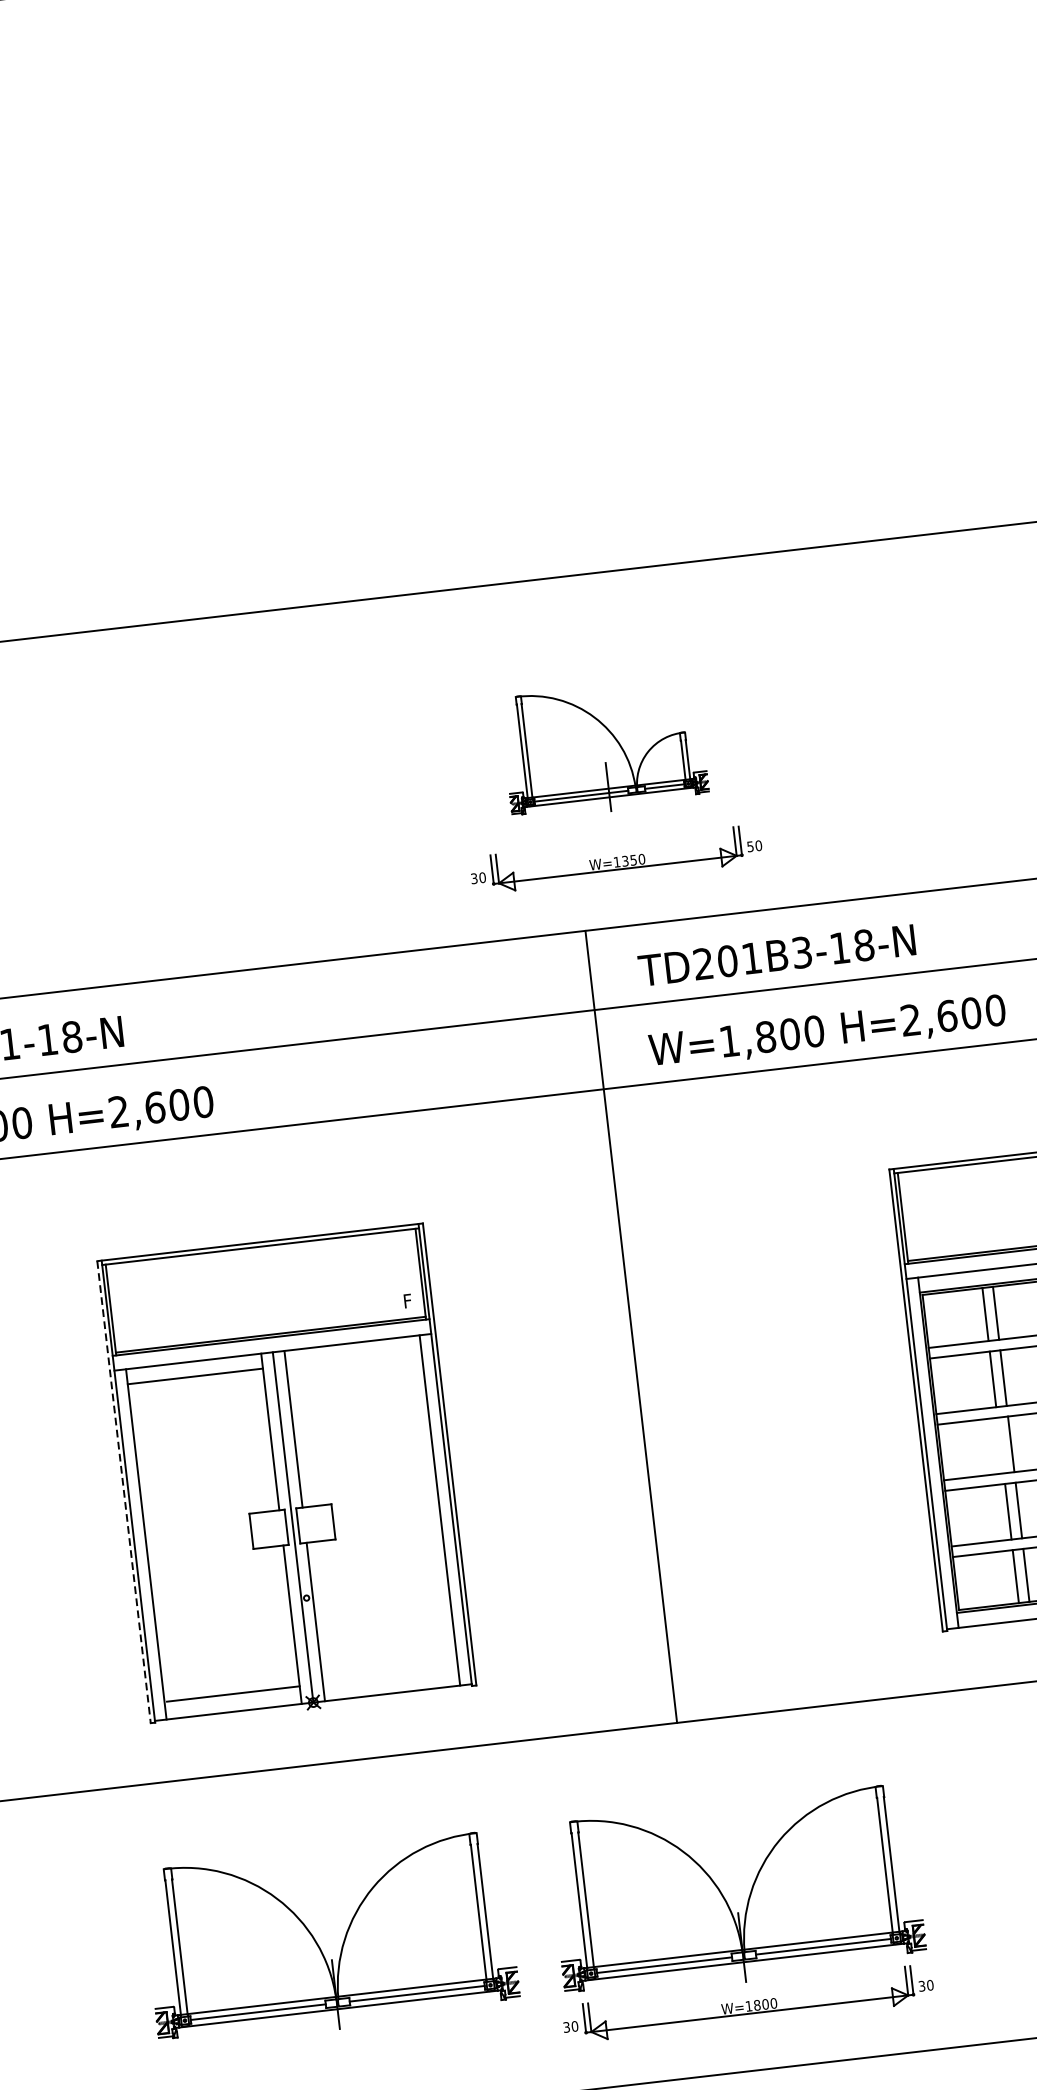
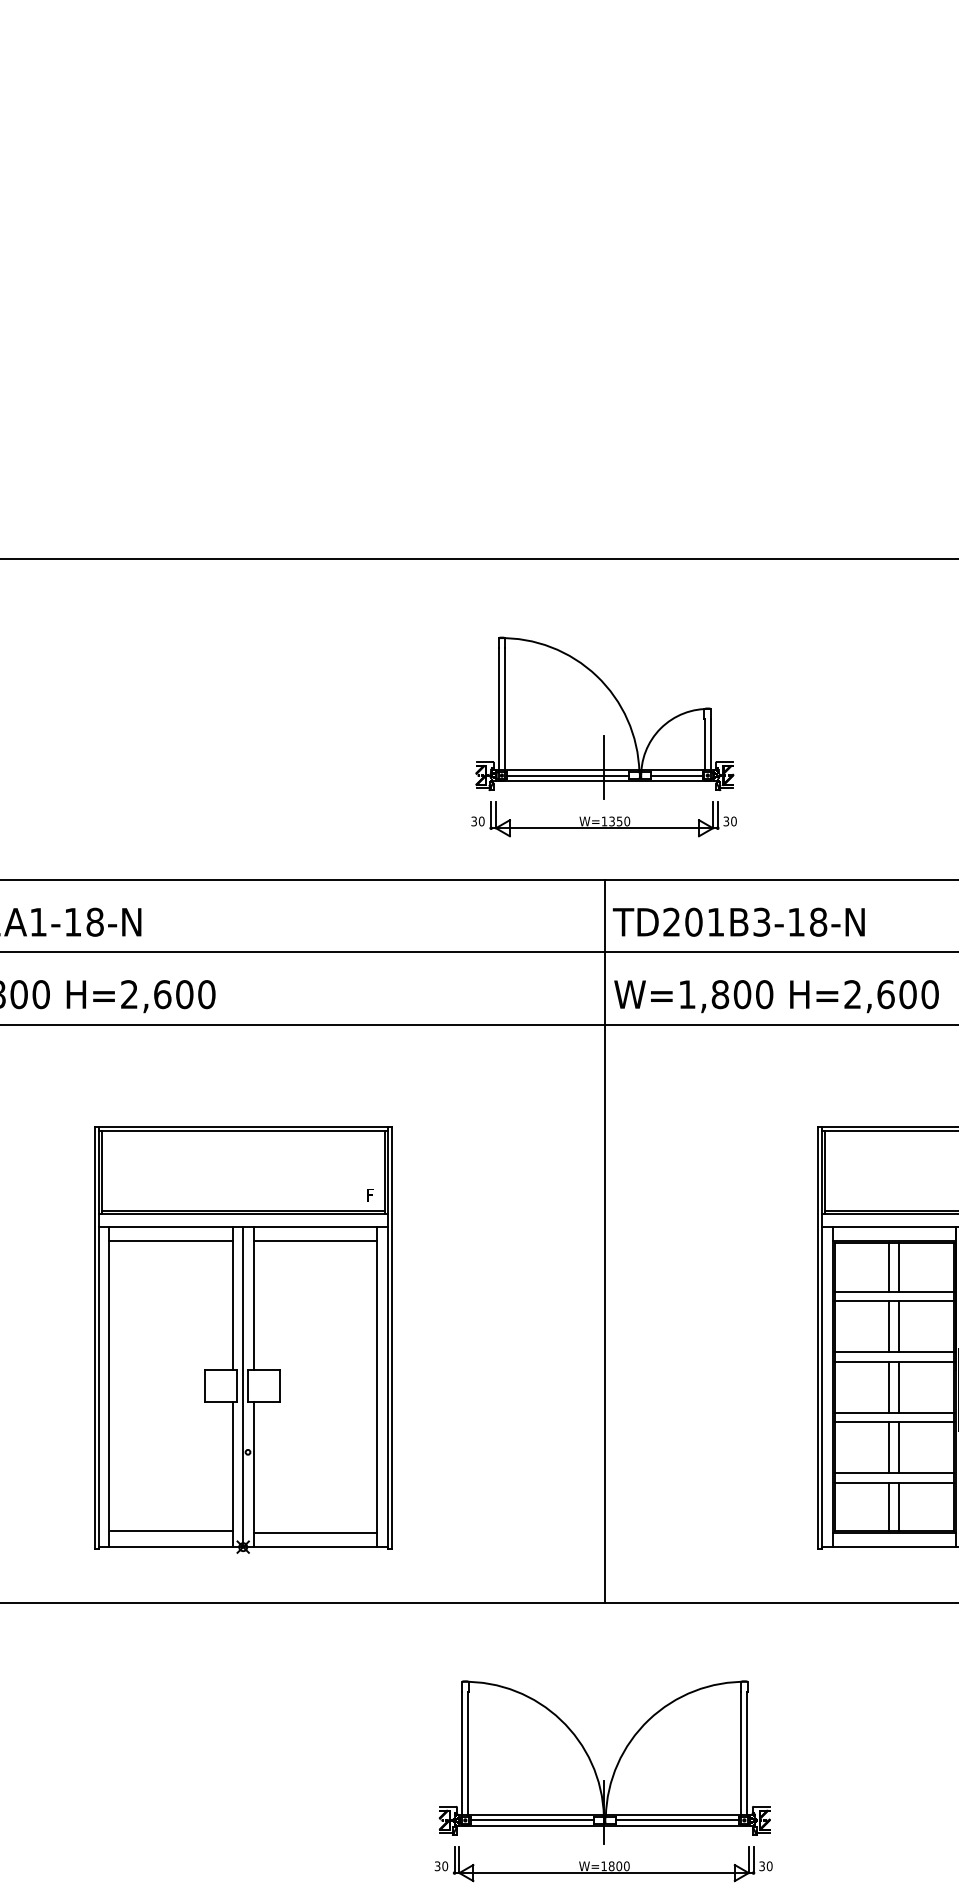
part: (603, 748) -> (604, 717), size x1.43
text: (749, 845) -> (725, 820), 50 -> 30
line: (630, 1326) -> (604, 1241), moved
line: (353, 1357) -> (315, 1240), added
line: (1000, 1444) -> (889, 1386), added
line: (123, 1491) -> (94, 1337), dashed -> solid
line: (390, 1678) -> (315, 1533), added
part: (318, 1943) -> (222, 1764), removed

